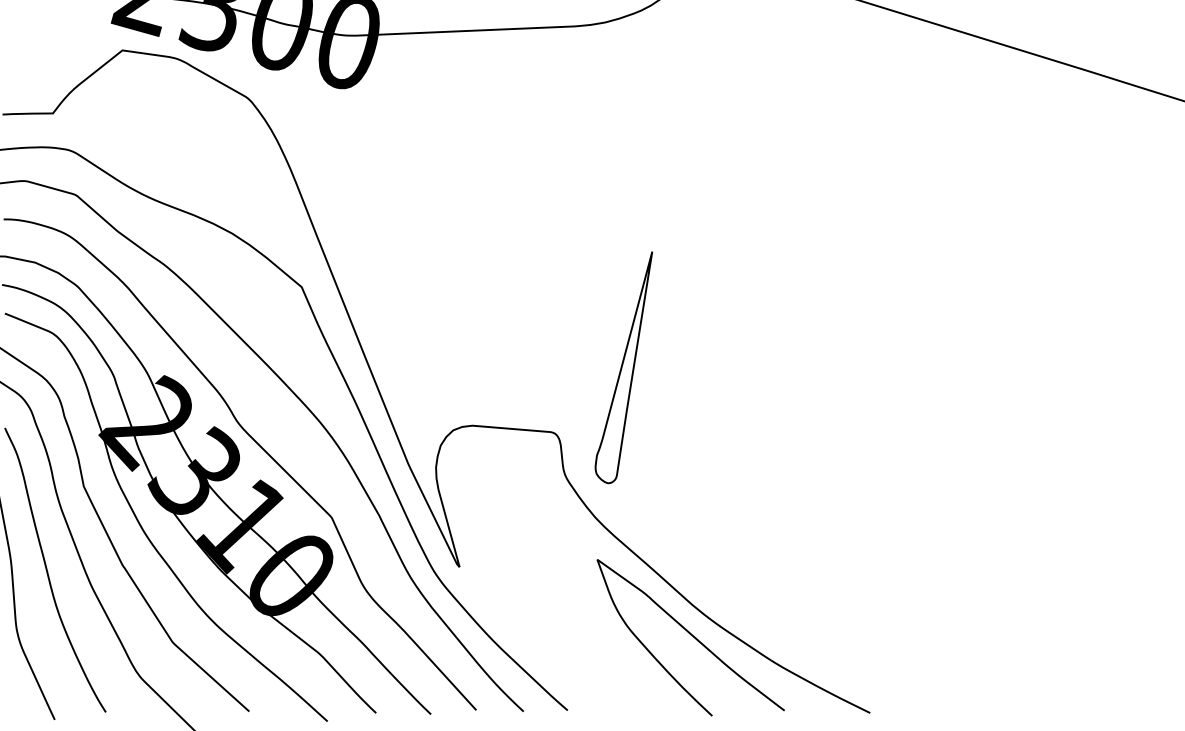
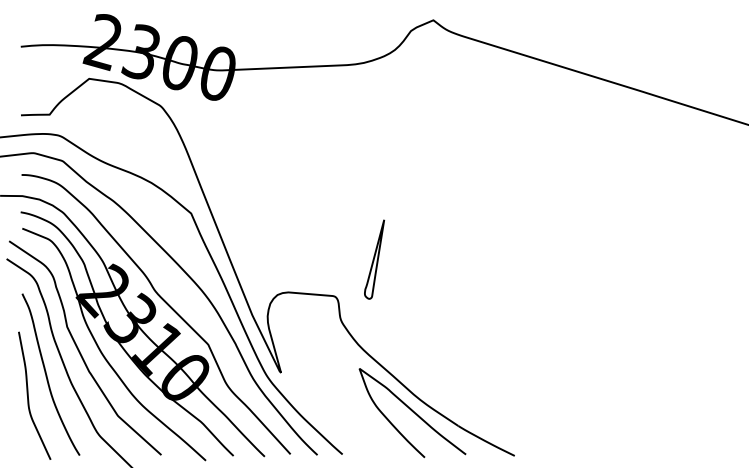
part: (623, 367) -> (374, 259), size x0.6

